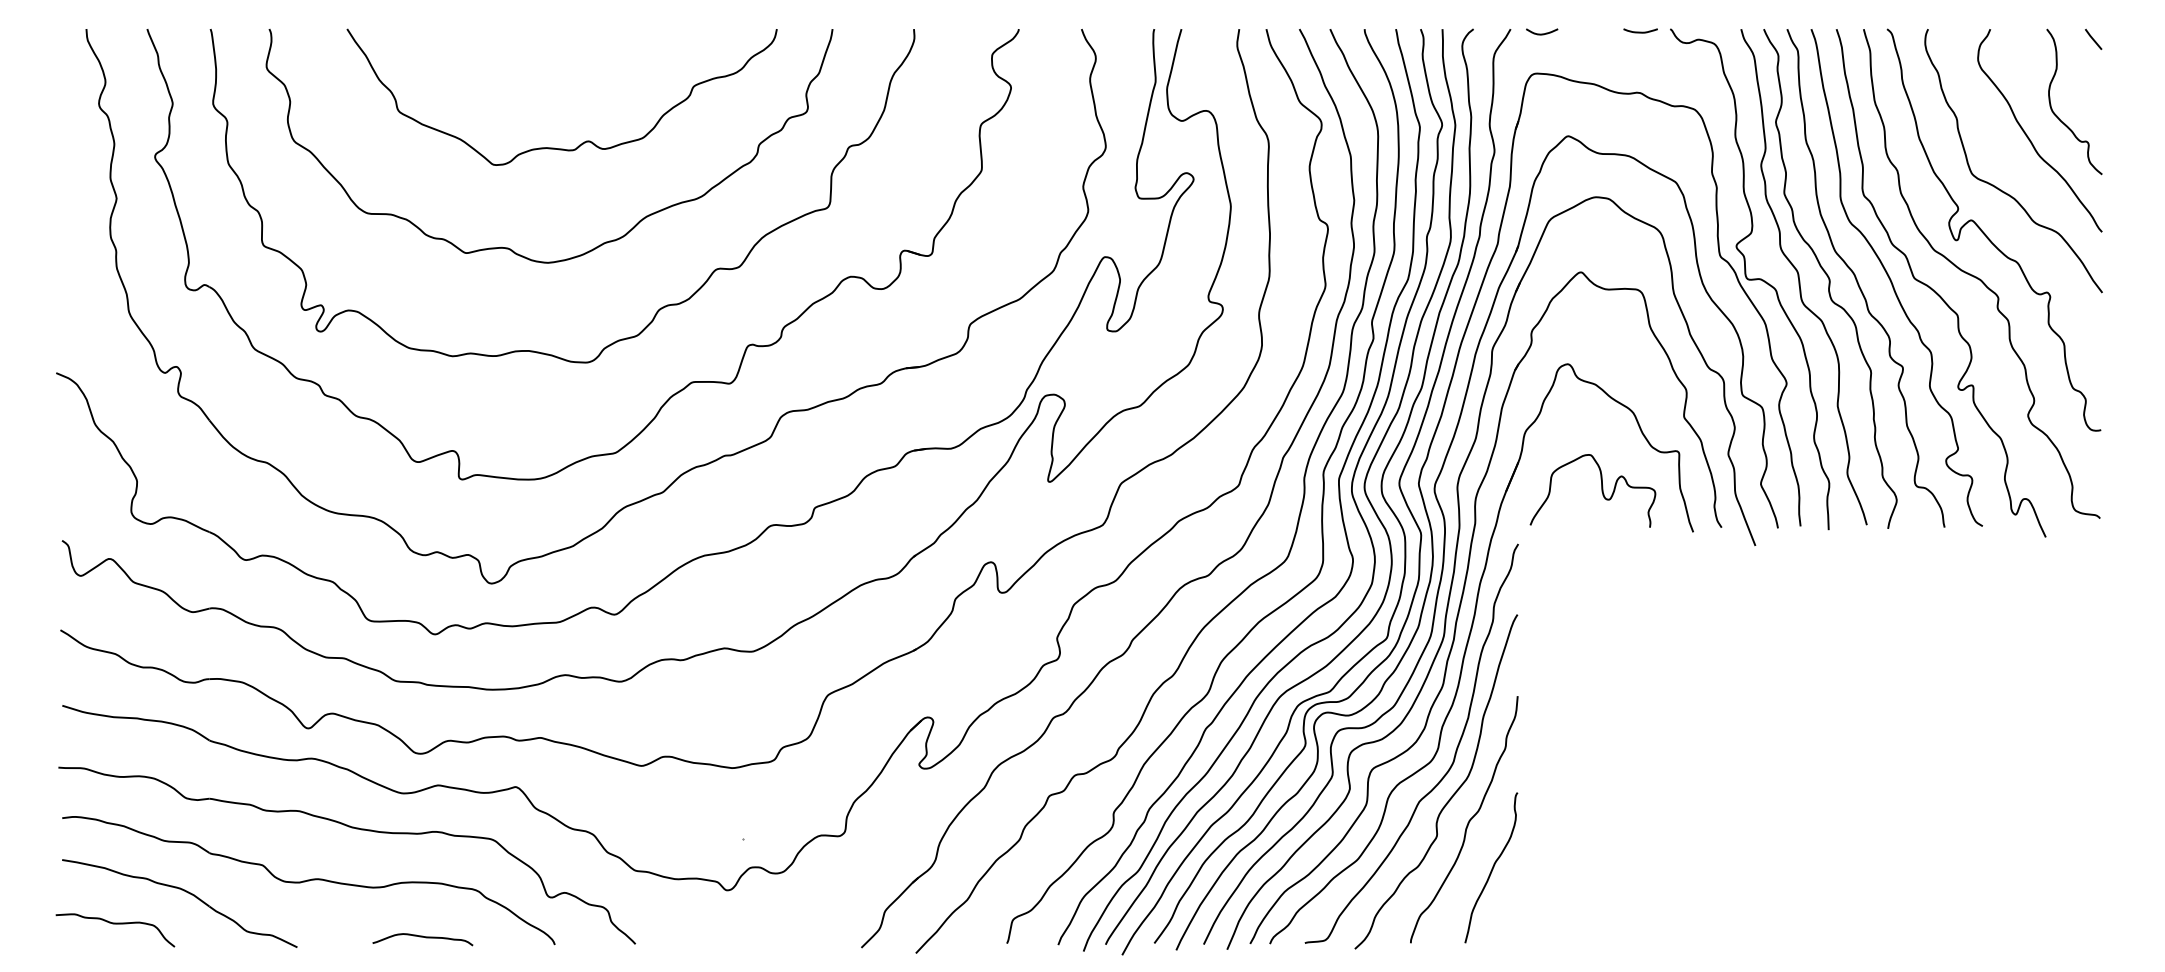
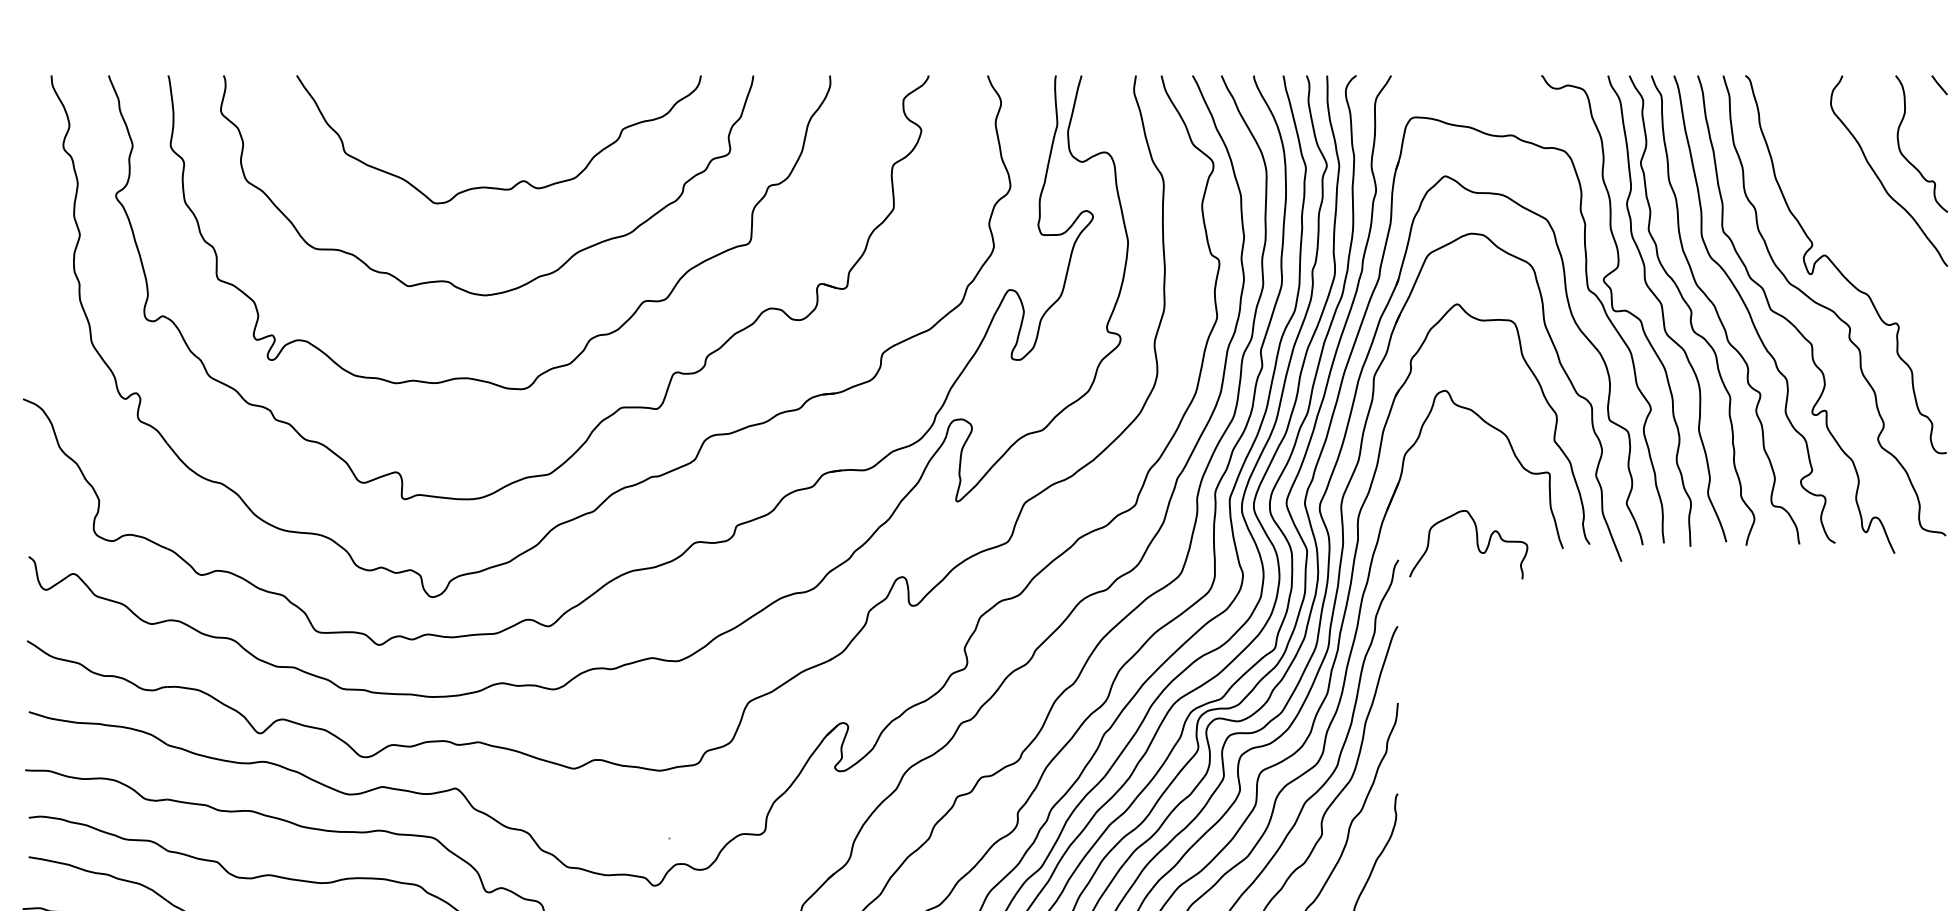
curve: (1640, 31) -> (1513, 77), removed
curve: (1542, 33) -> (1421, 79), removed
curve: (1998, 187) -> (1850, 224), removed
curve: (1601, 490) -> (1476, 544), moved

